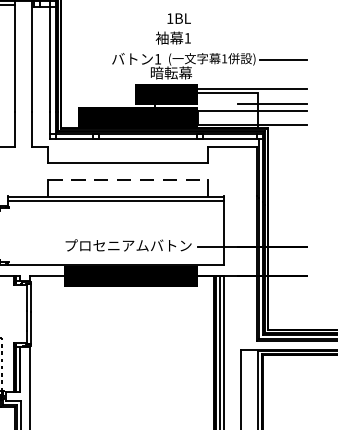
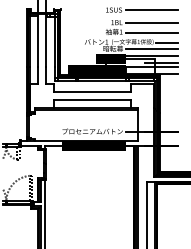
line: (251, 20) -> (151, 23), added
line: (251, 39) -> (151, 32), added
line: (251, 74) -> (151, 49), added
line: (128, 180) -> (92, 100), dashed -> solid

